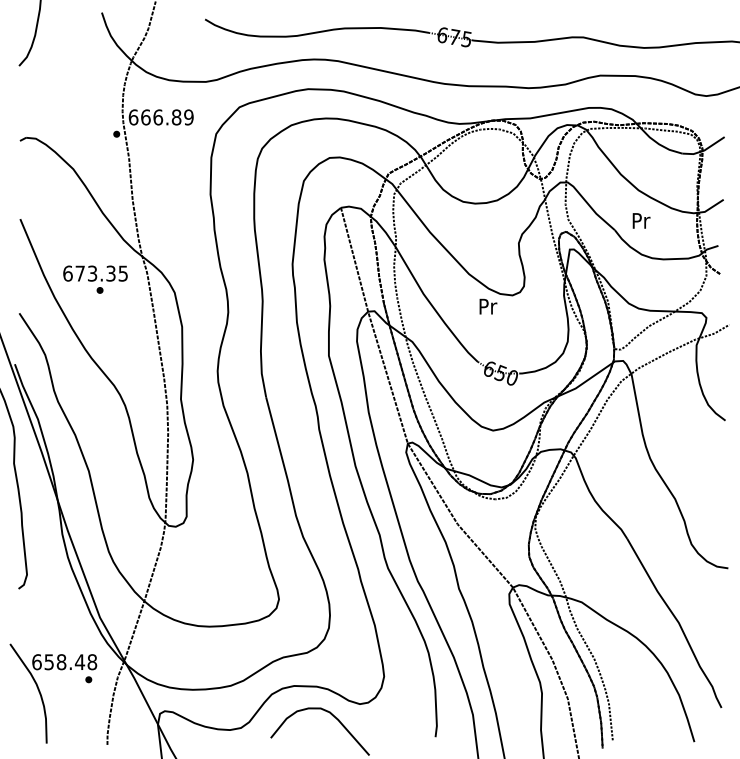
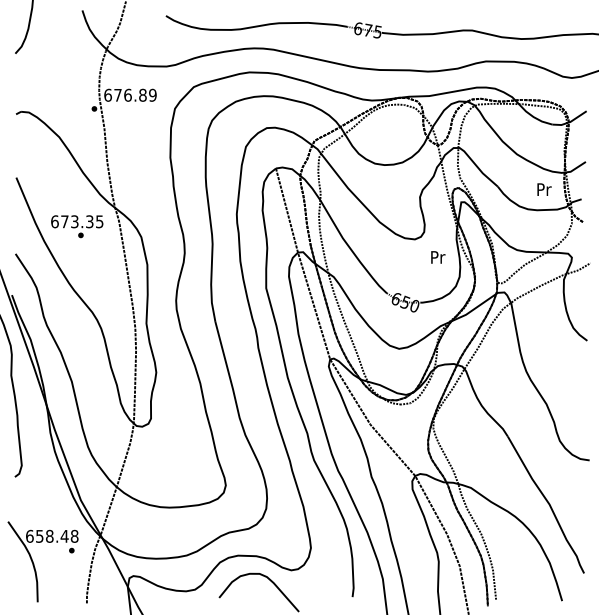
text: (145, 117) -> (117, 95), 666.89 -> 676.89
text: (641, 220) -> (544, 189), moved
text: (488, 306) -> (438, 257), moved

